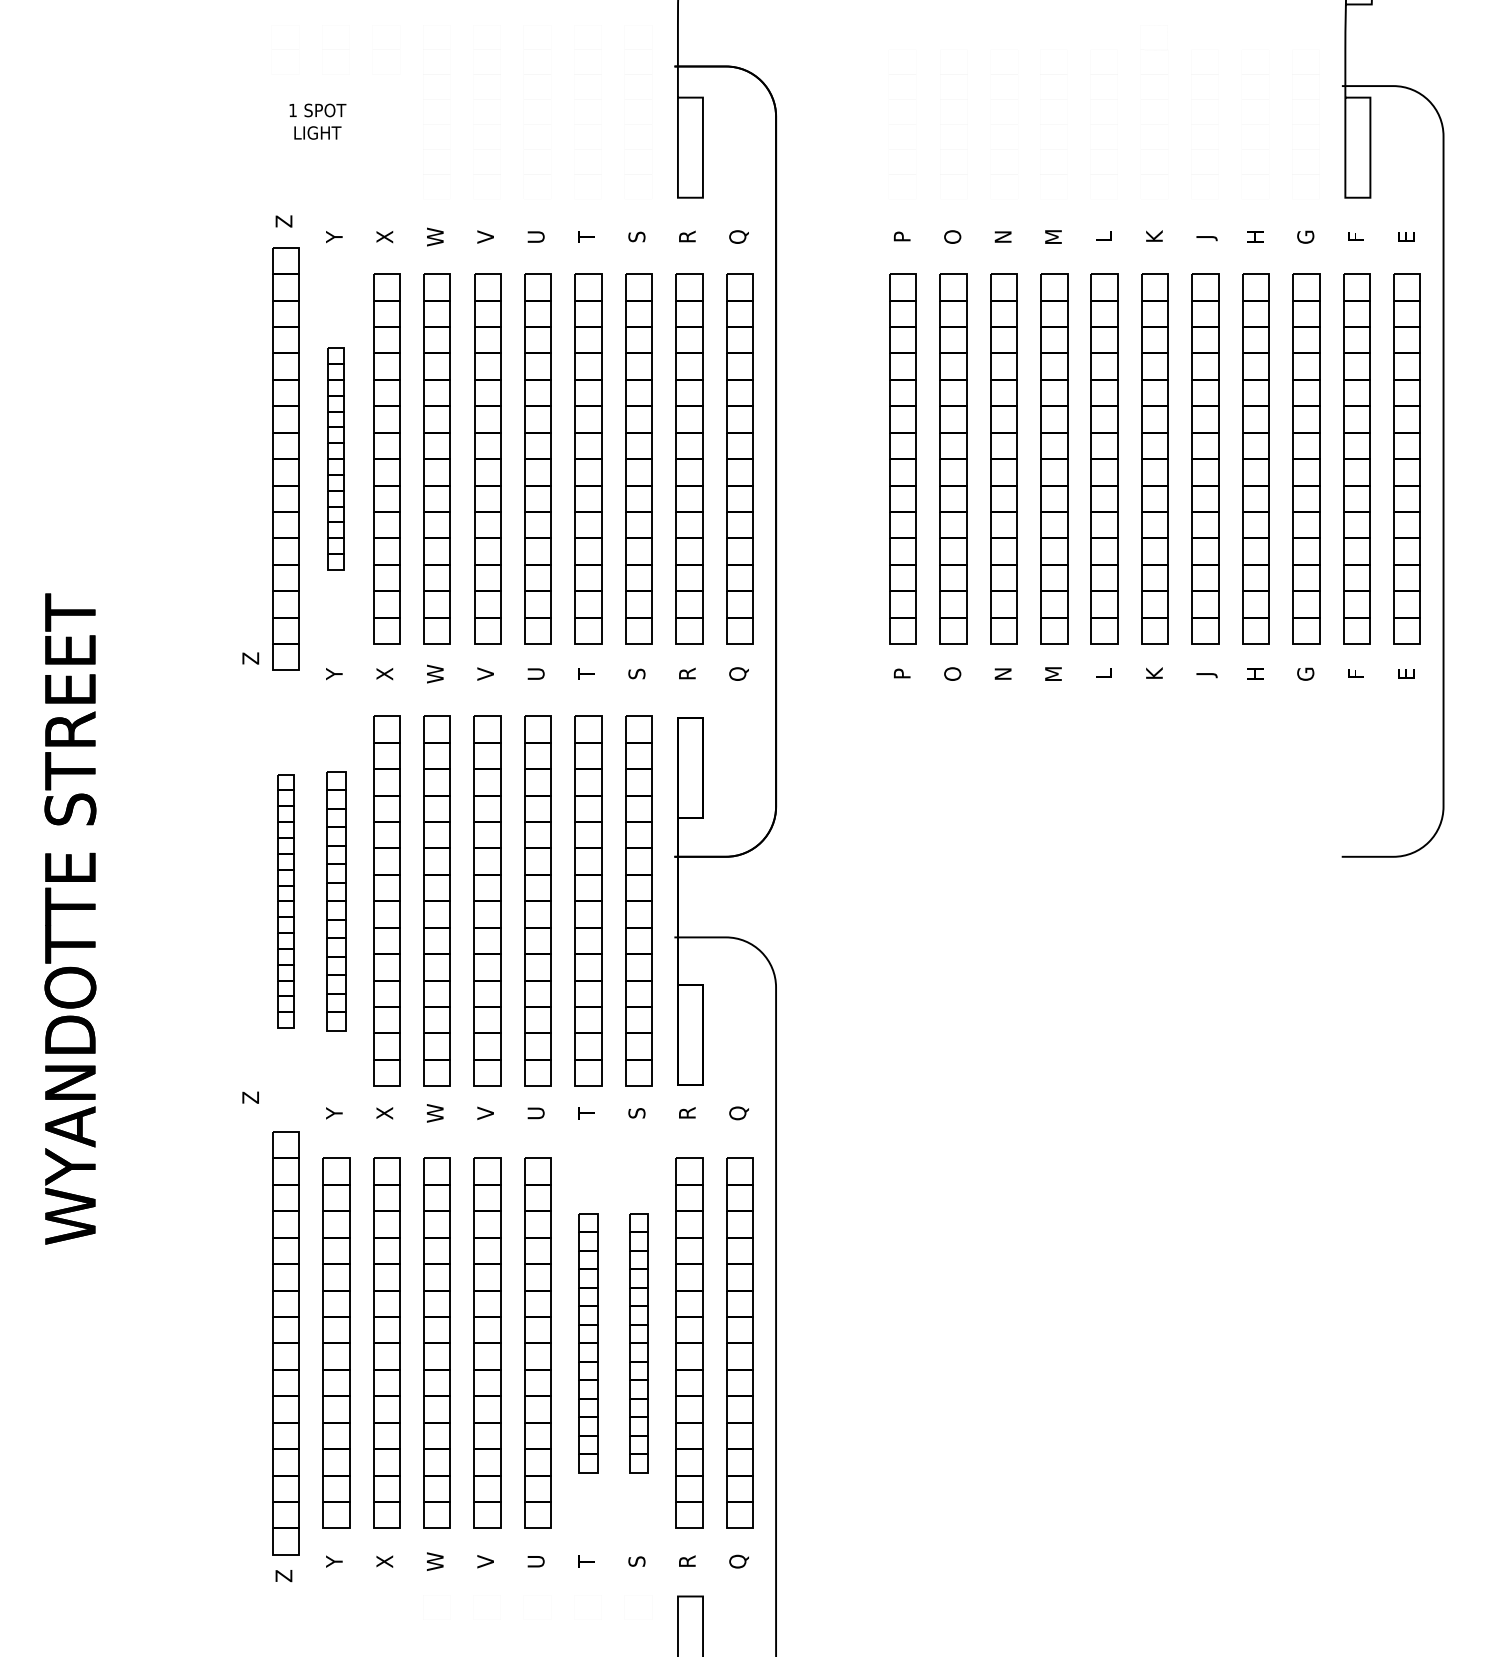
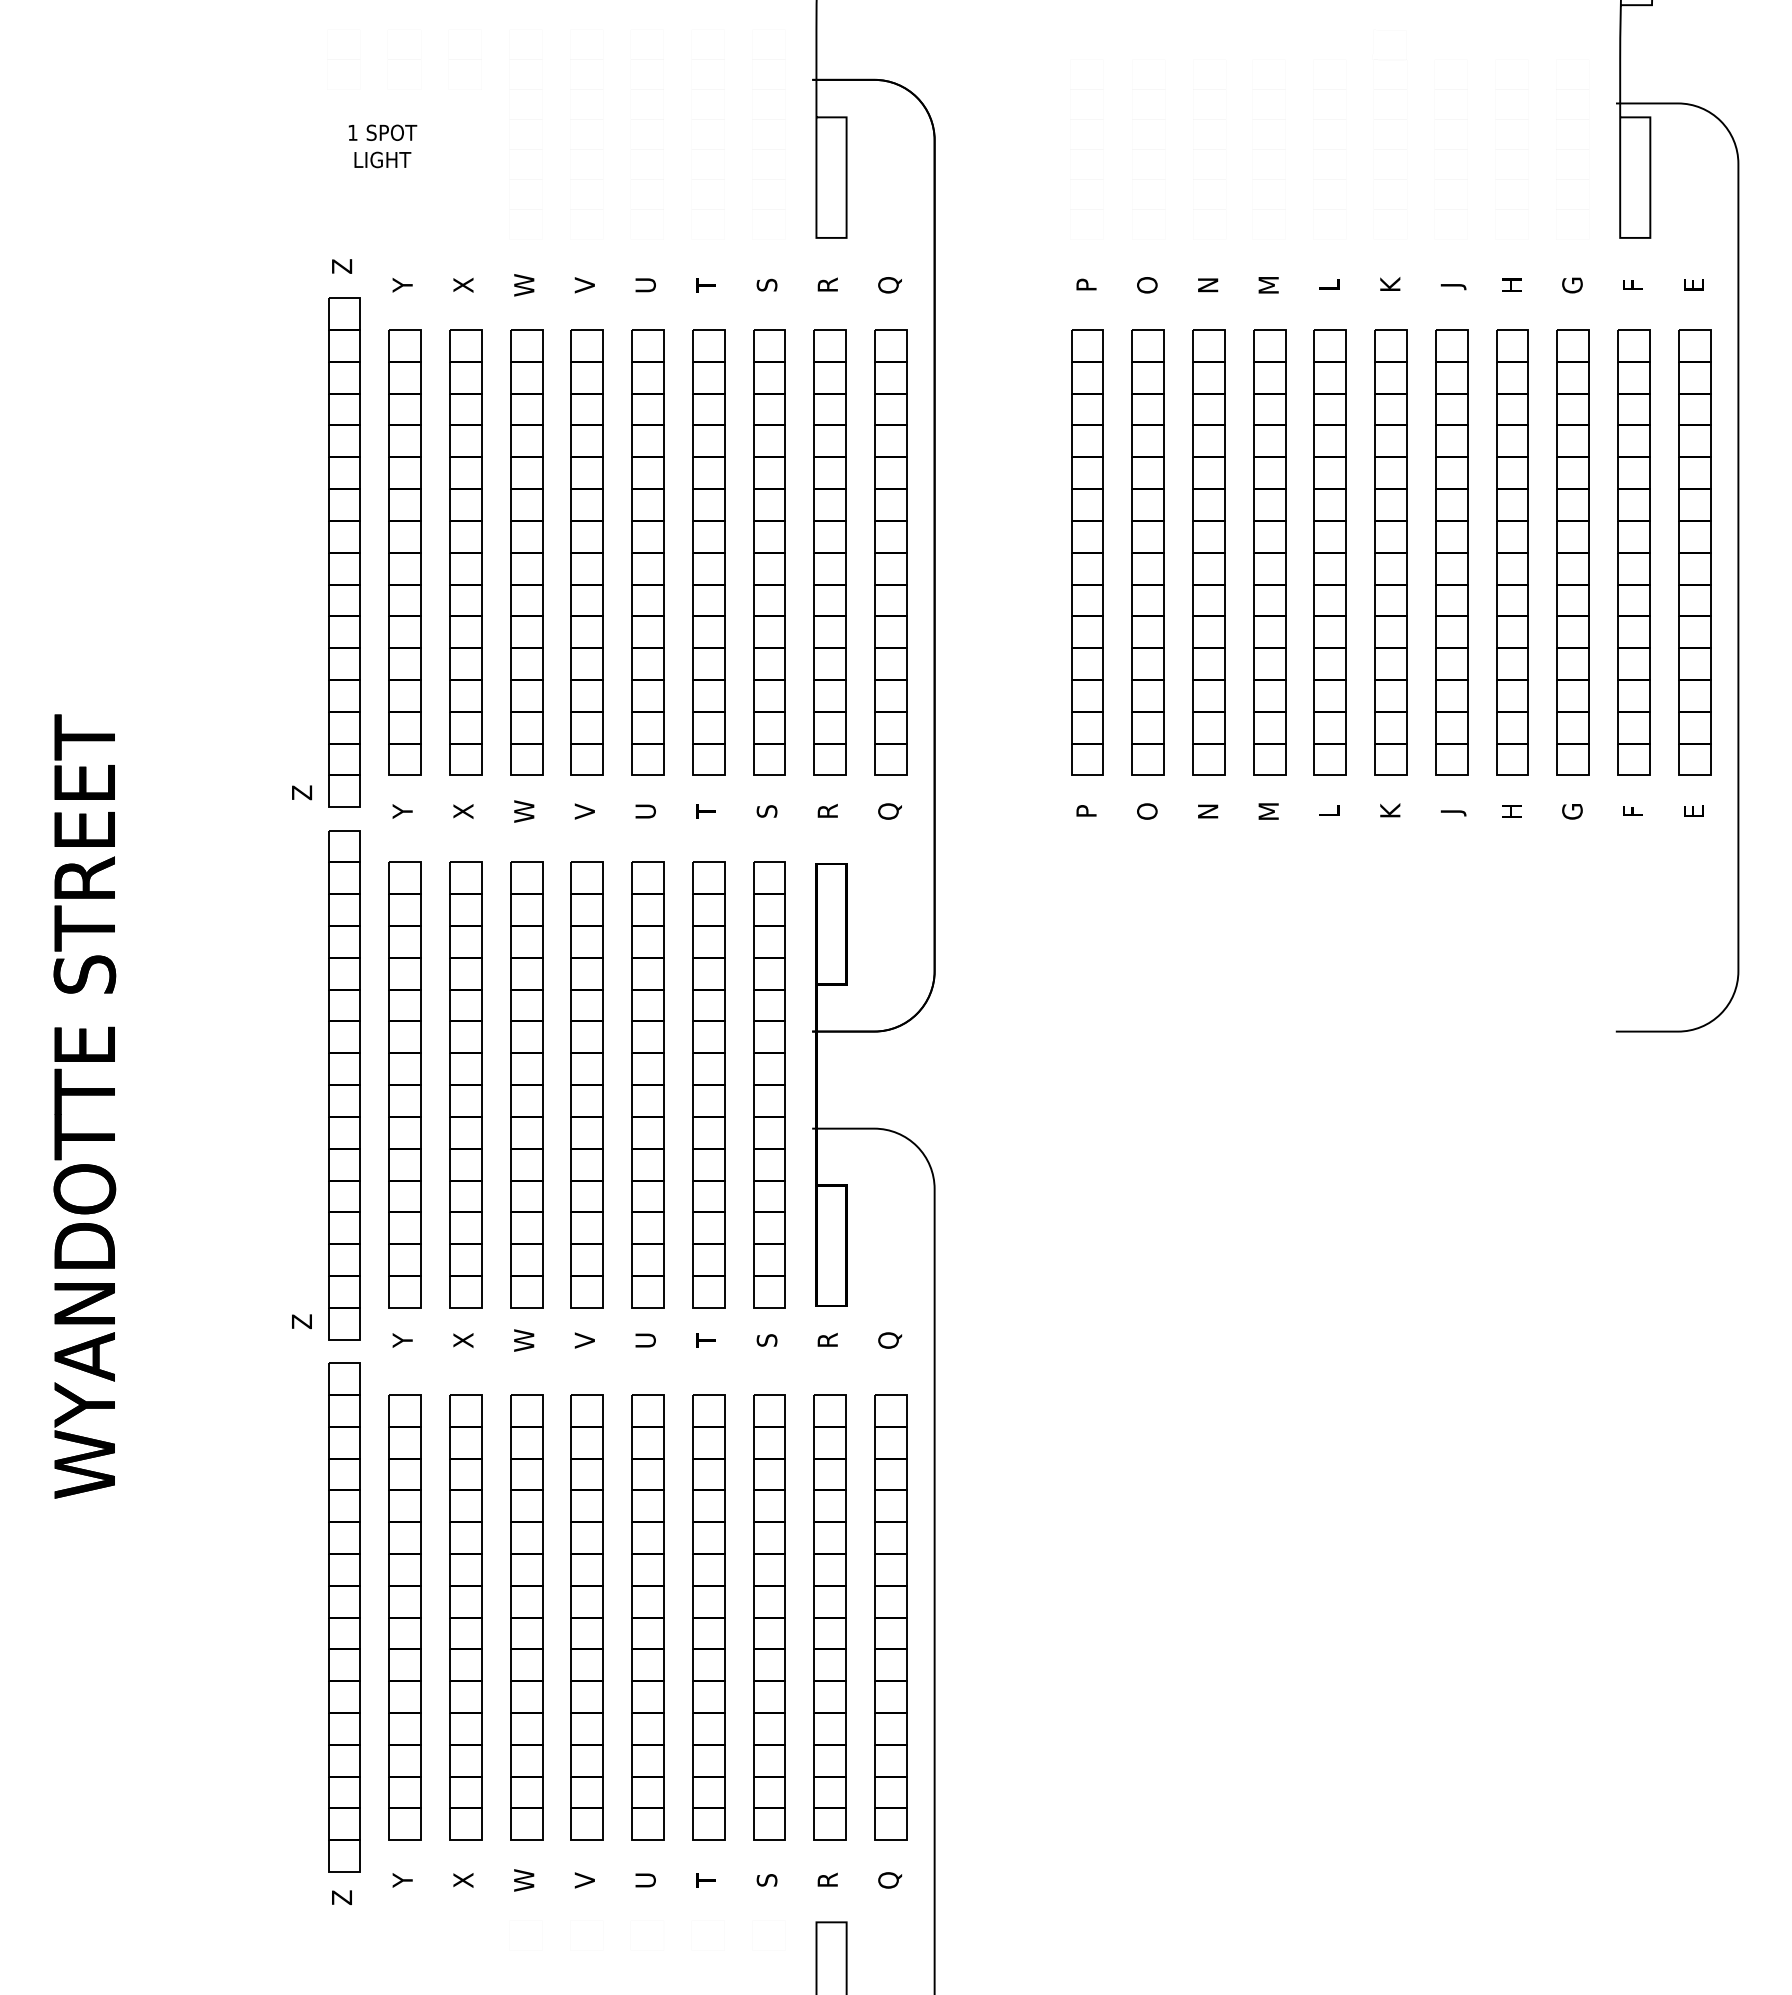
part: (335, 458) -> (404, 552), size x1.67
part: (335, 900) -> (404, 1084), size x1.43
part: (286, 901) -> (344, 1085), size x1.67
part: (588, 1343) -> (708, 1617), size x1.43
part: (638, 1343) -> (769, 1617), size x1.43

